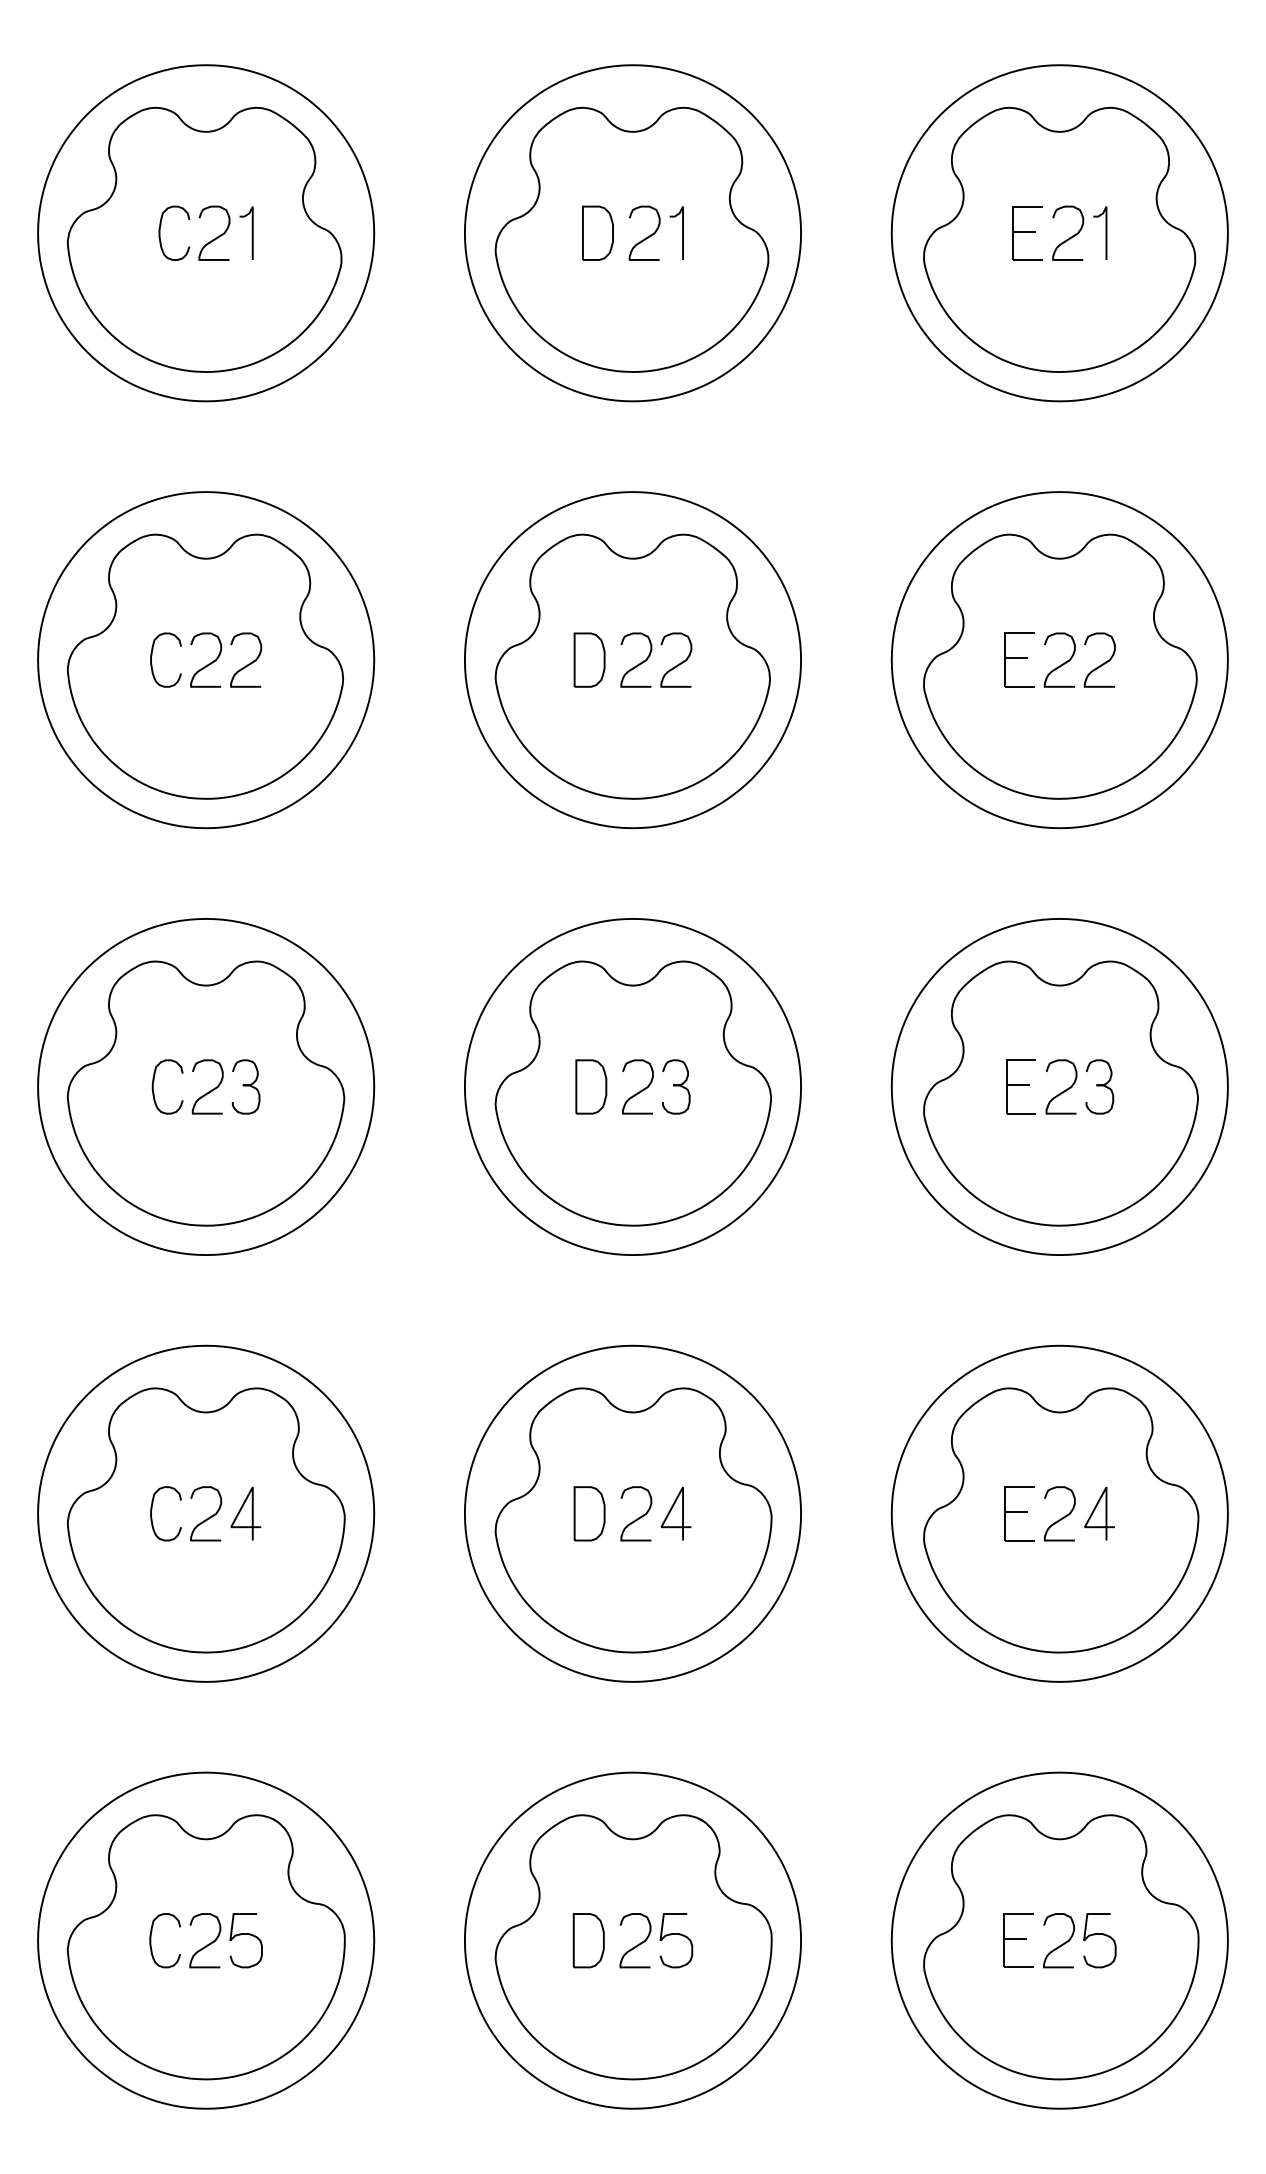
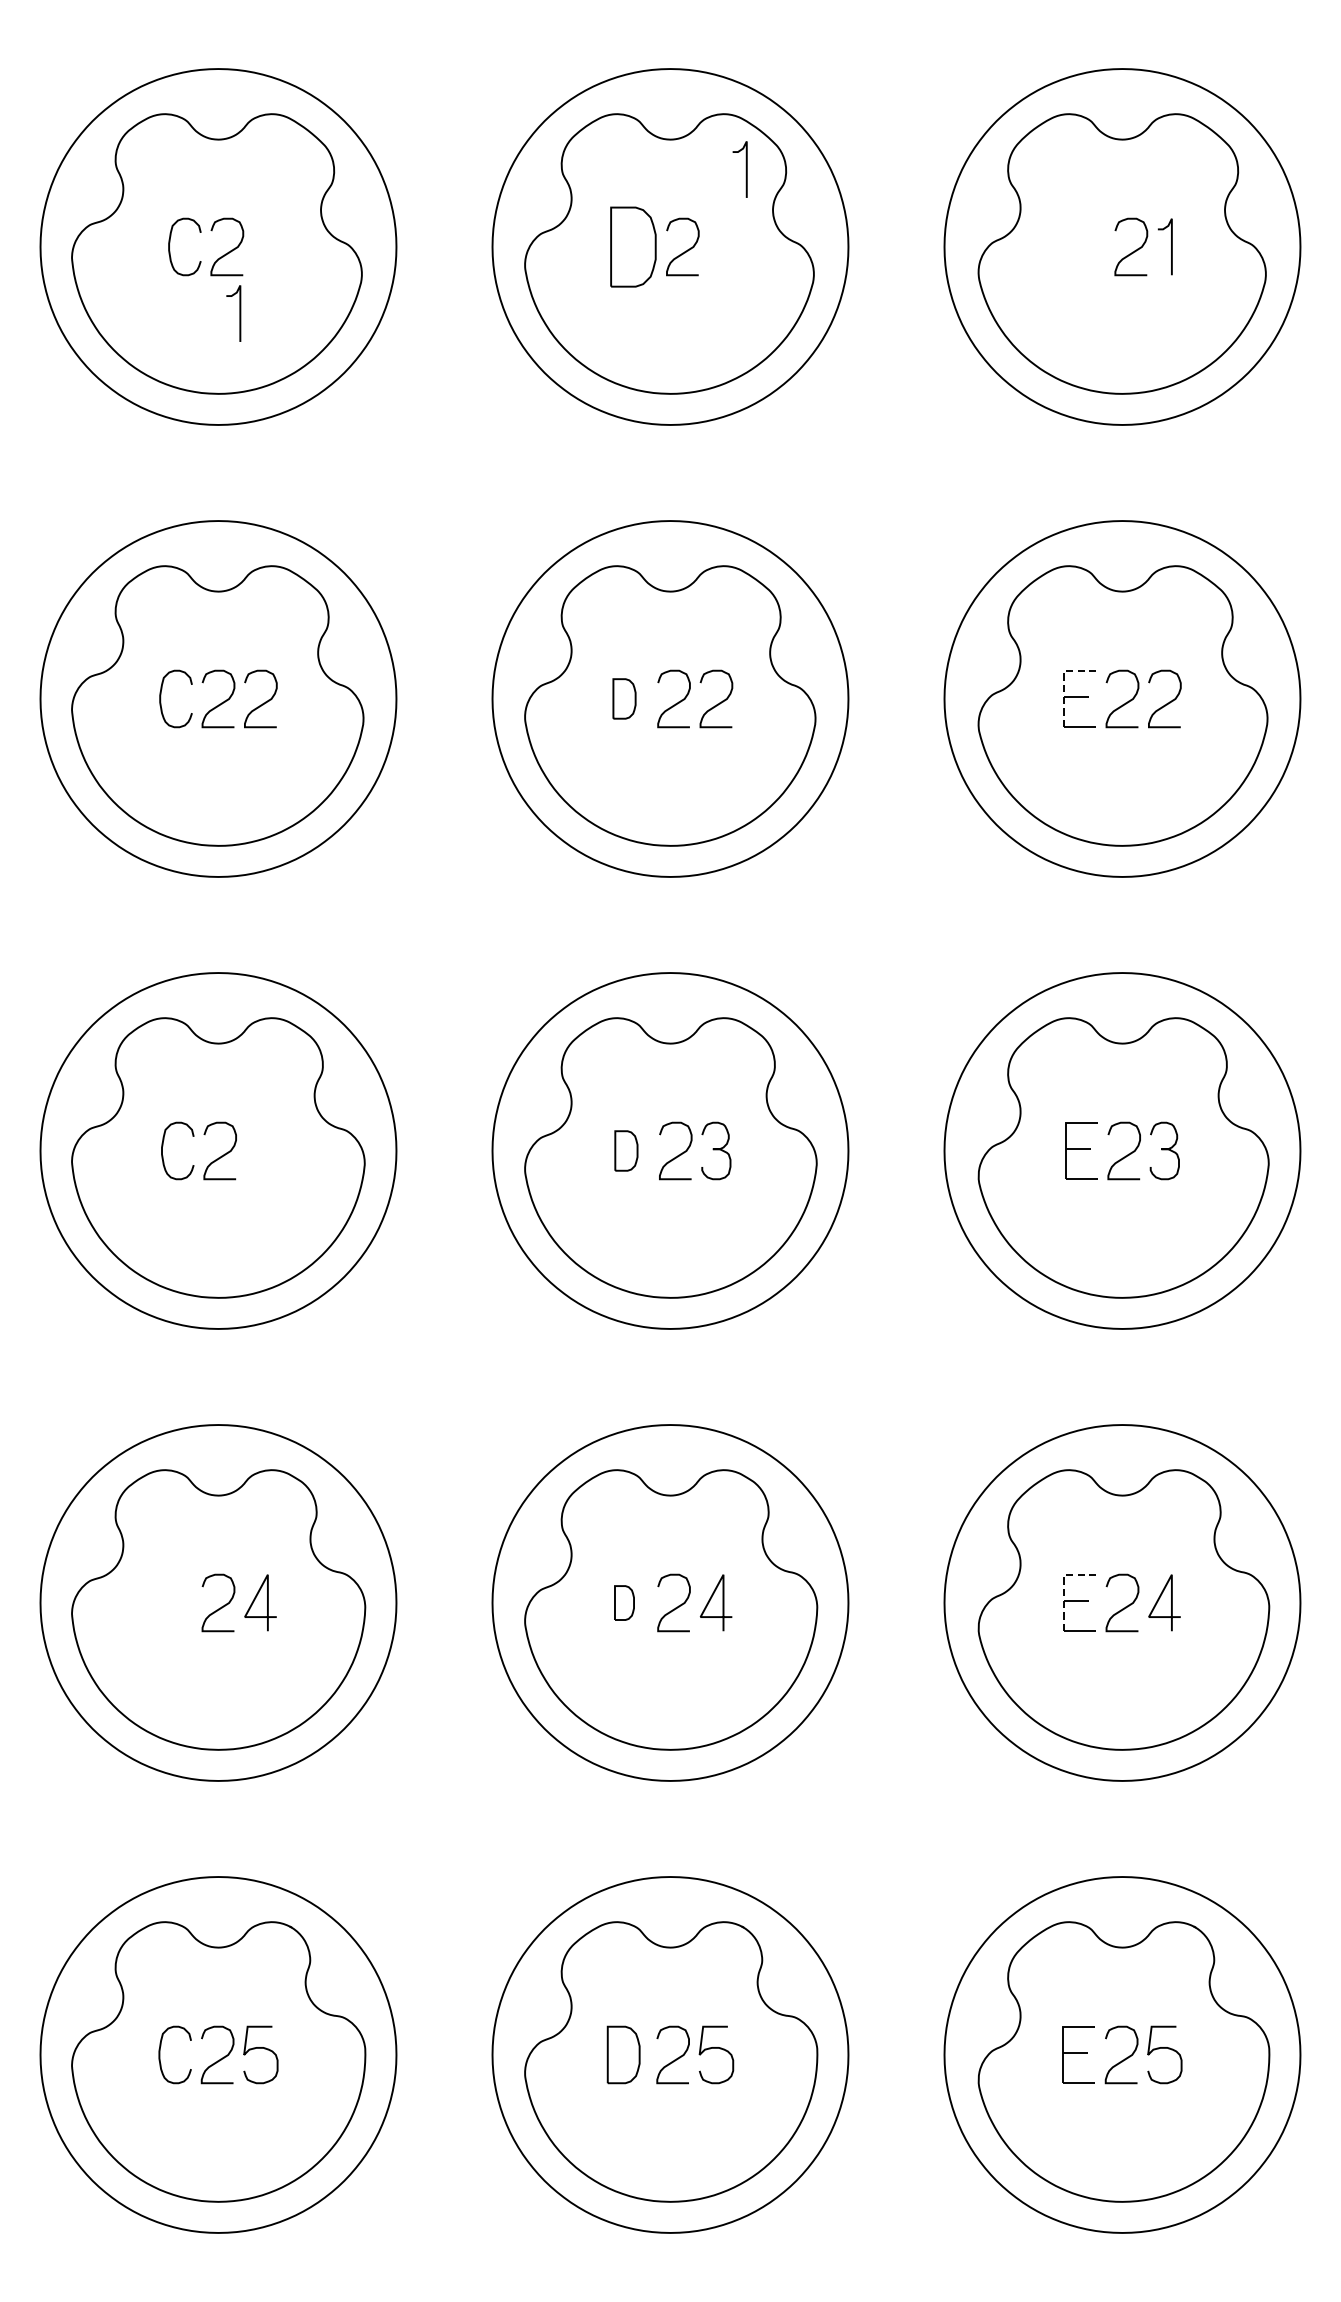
curve: (251, 232) -> (238, 312), moved
part: (597, 232) -> (632, 246), size x1.4
curve: (682, 232) -> (746, 168), moved
part: (1027, 233) -> (1088, 247), removed
line: (1004, 644) -> (1063, 682), solid -> dashed
part: (589, 659) -> (624, 698), size x0.7
curve: (245, 1086) -> (260, 1150), removed
part: (591, 1086) -> (626, 1150), size x0.7
line: (1004, 1498) -> (1063, 1586), solid -> dashed
curve: (152, 1509) -> (161, 1598), removed
part: (589, 1513) -> (624, 1602), size x0.6

